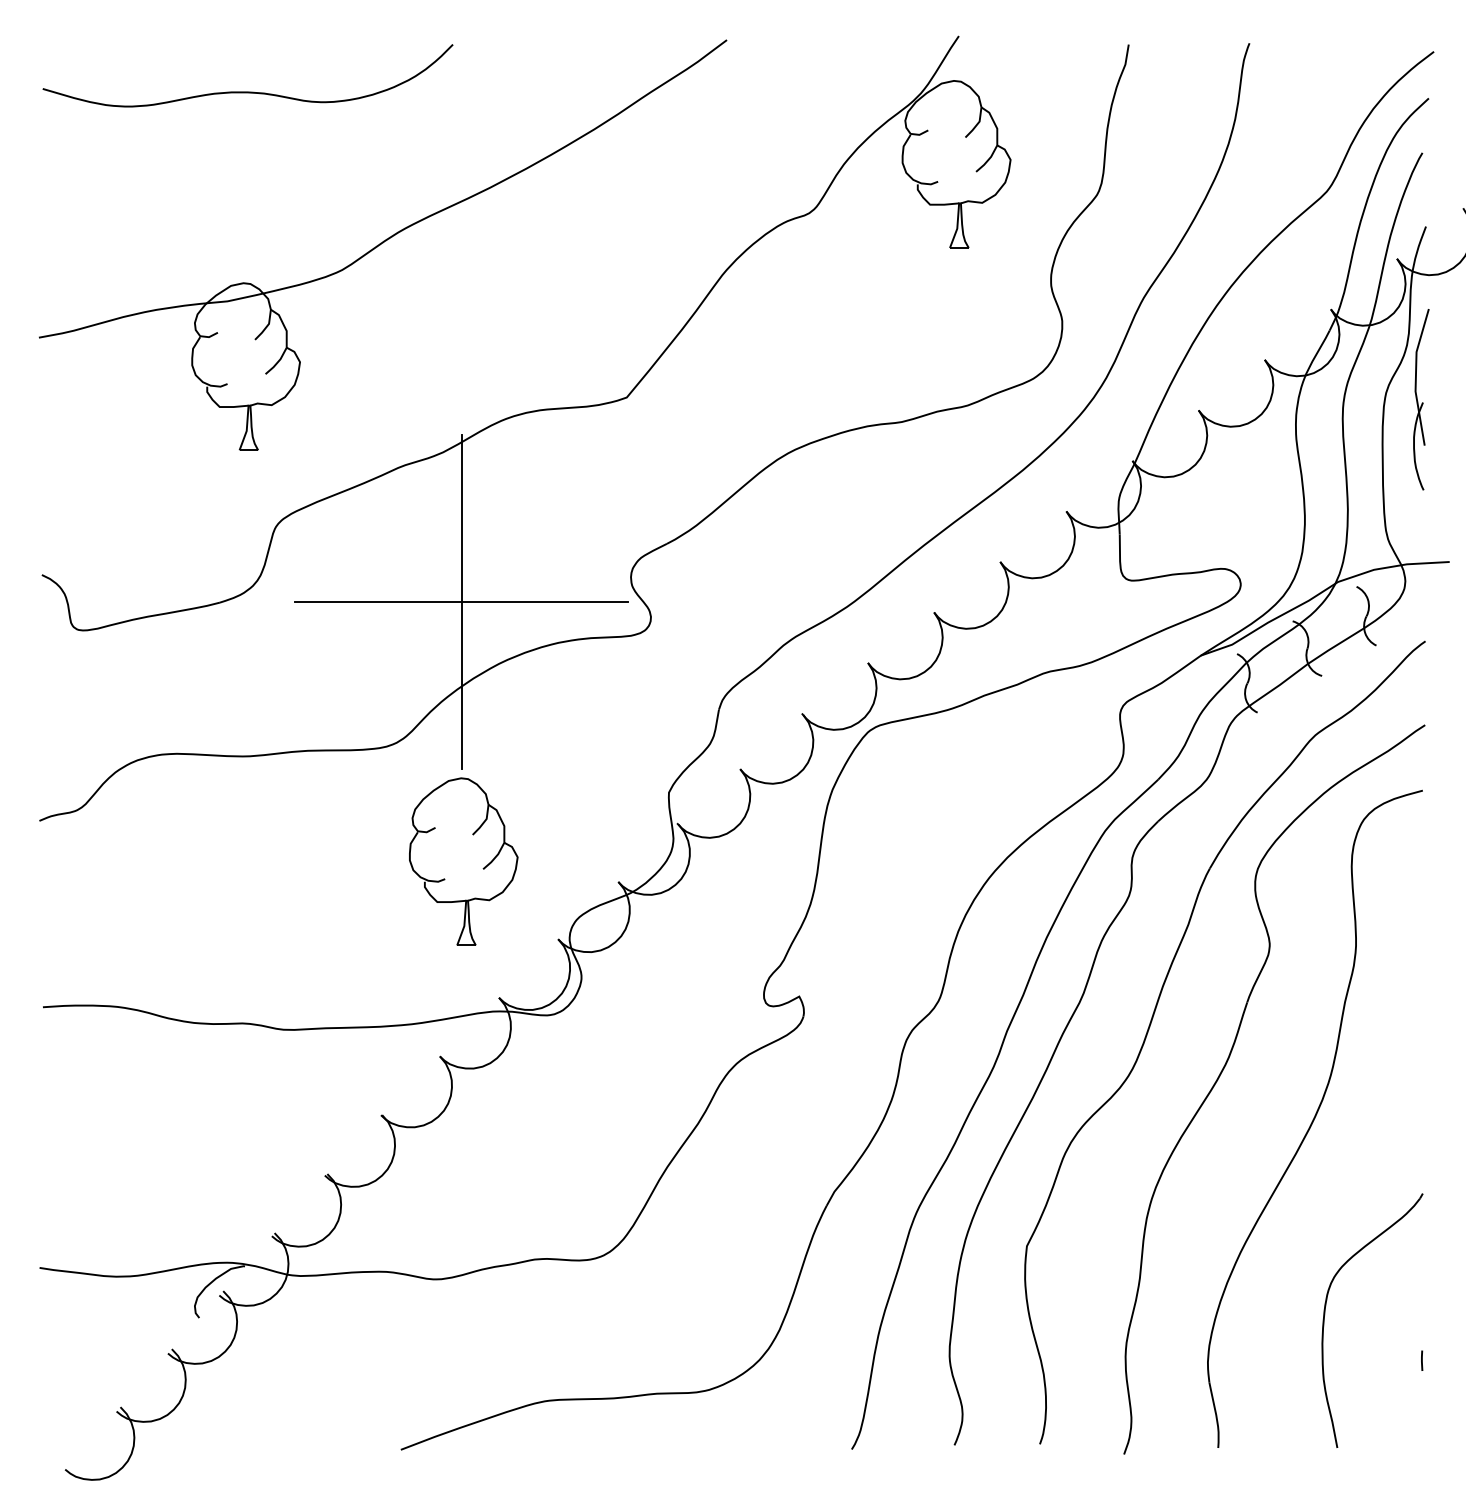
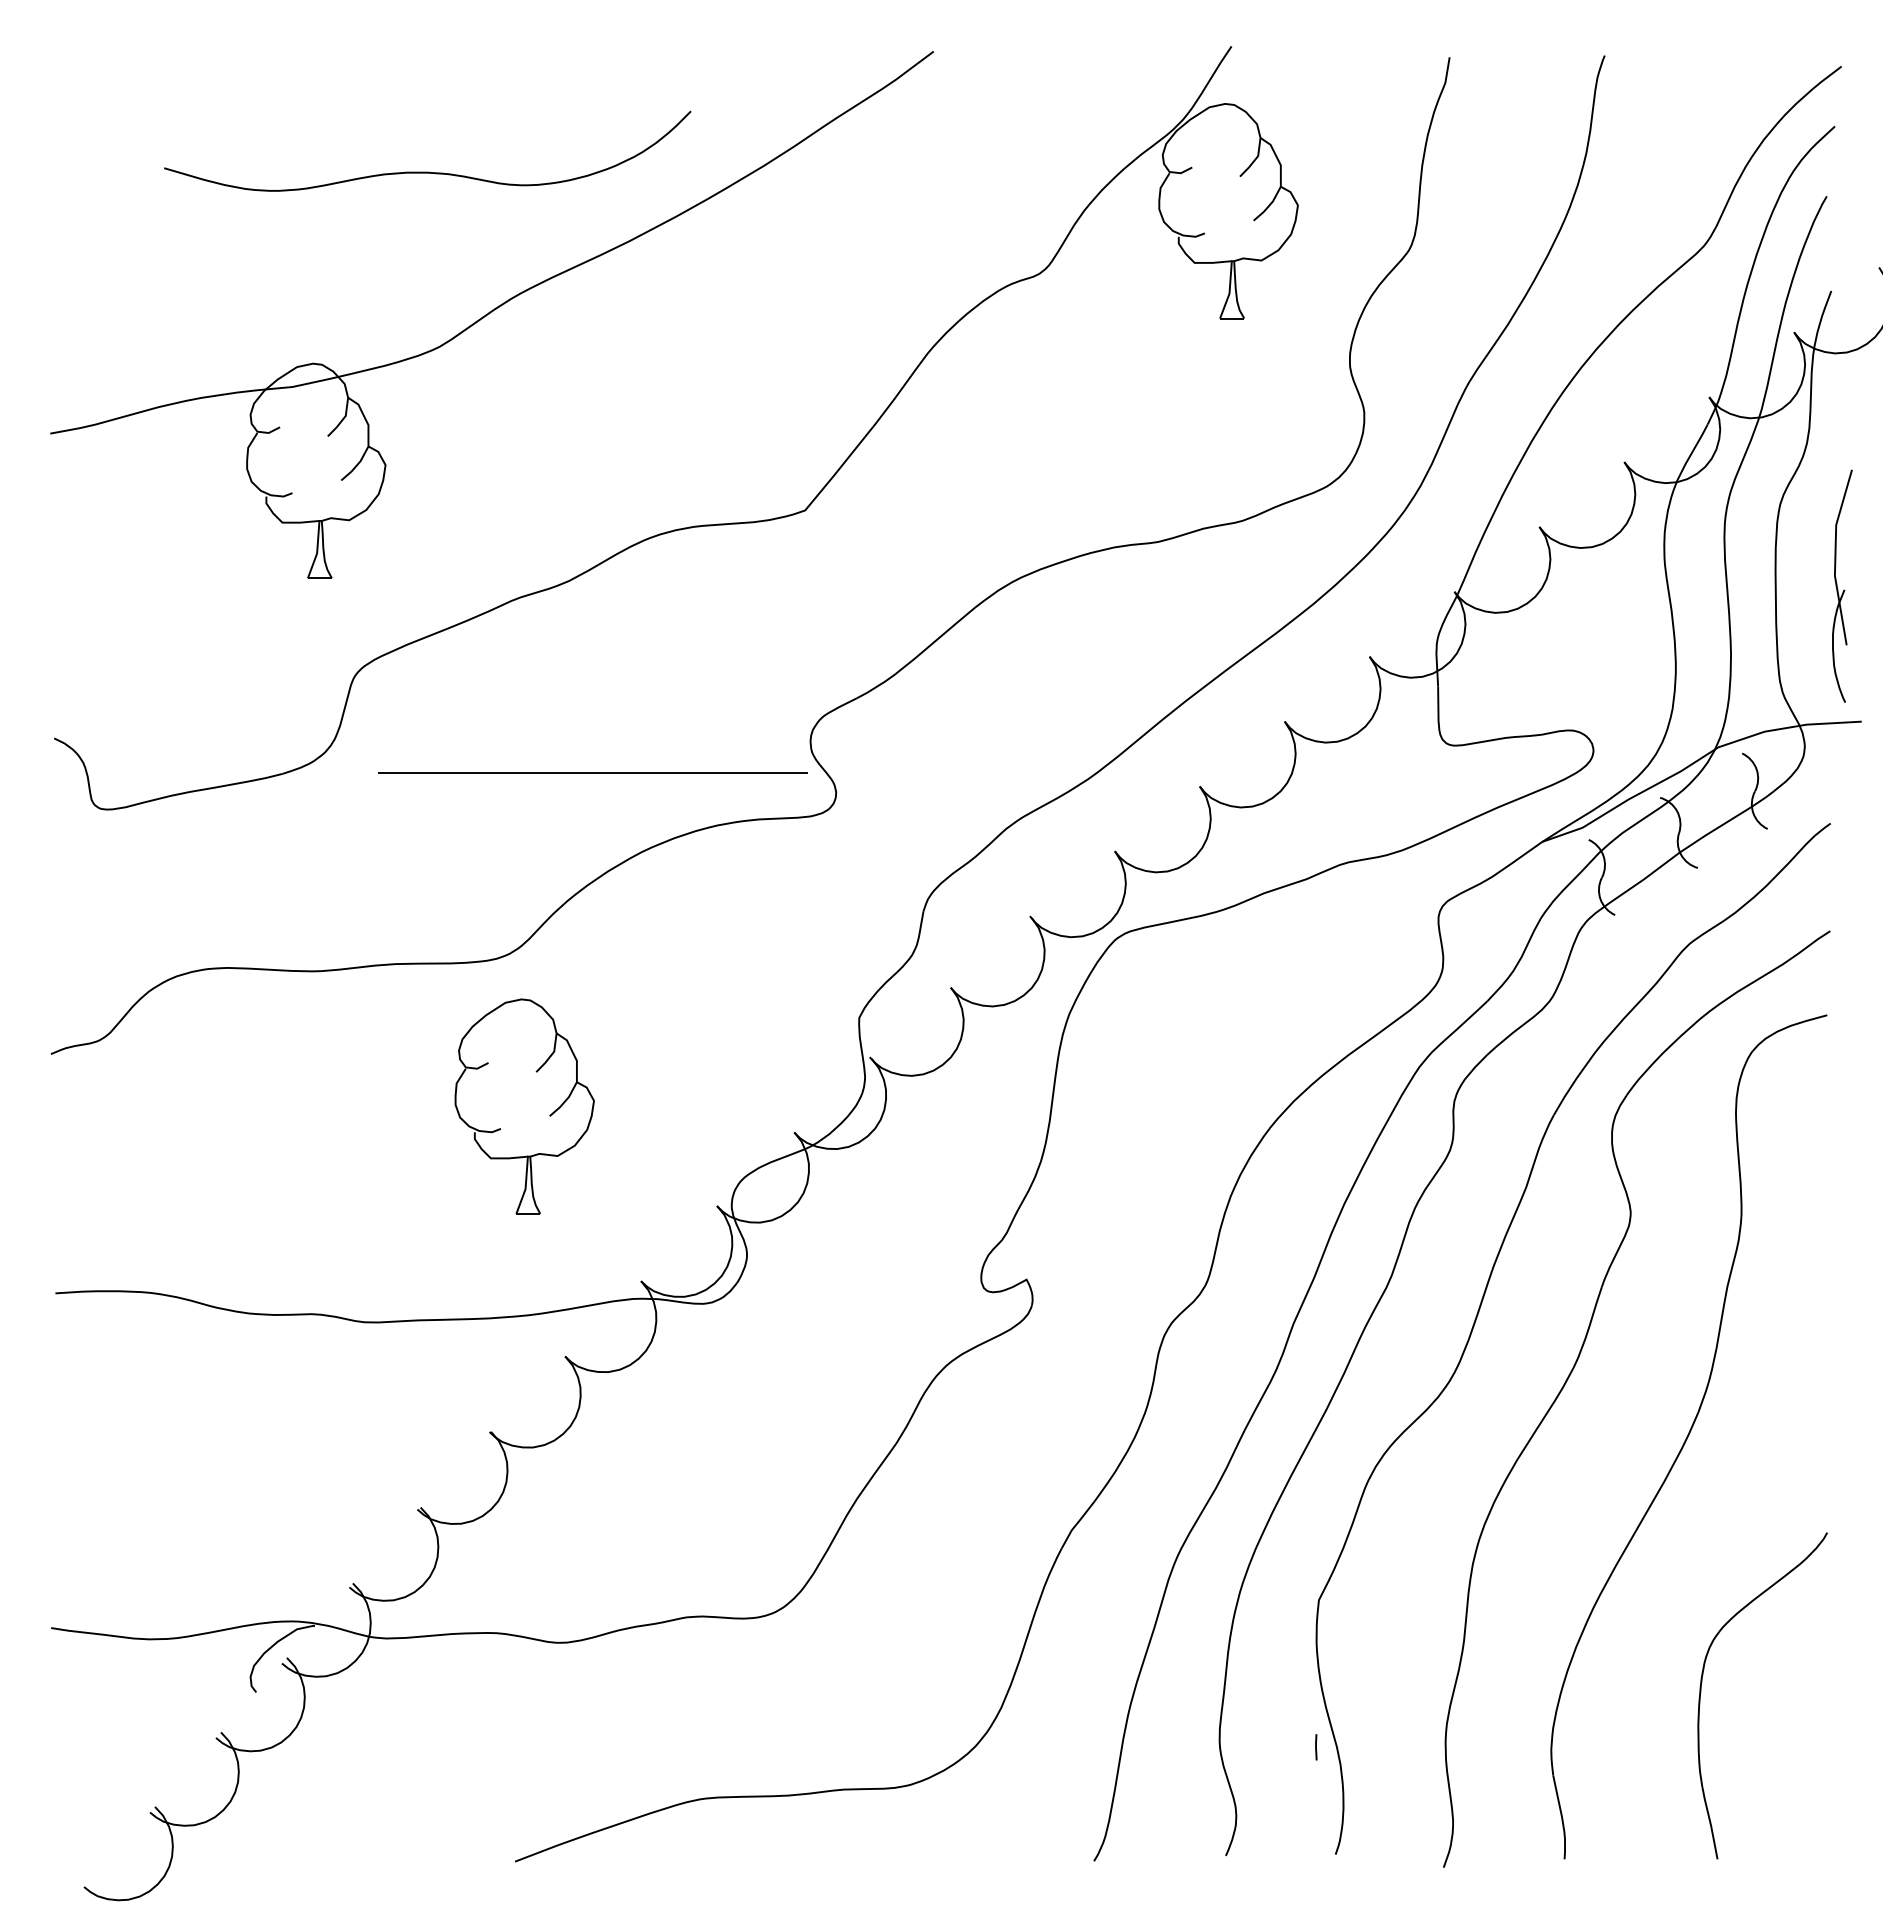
curve: (247, 91) -> (427, 171), moved
part: (1421, 399) -> (1842, 585), moved
line: (461, 601) -> (592, 772), removed
part: (483, 868) -> (549, 1115), moved
line: (1422, 1360) -> (1316, 1747), moved

